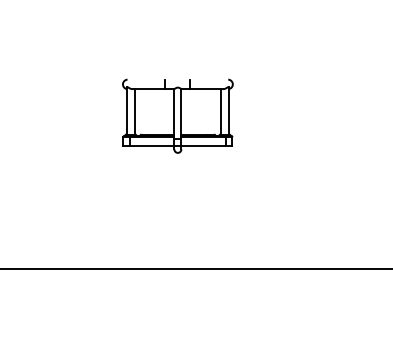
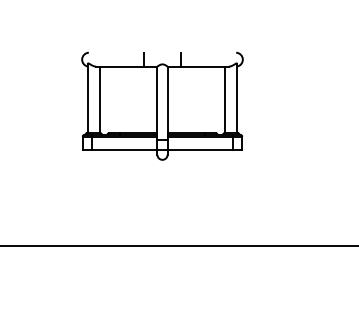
part: (177, 116) -> (162, 106), size x1.6

